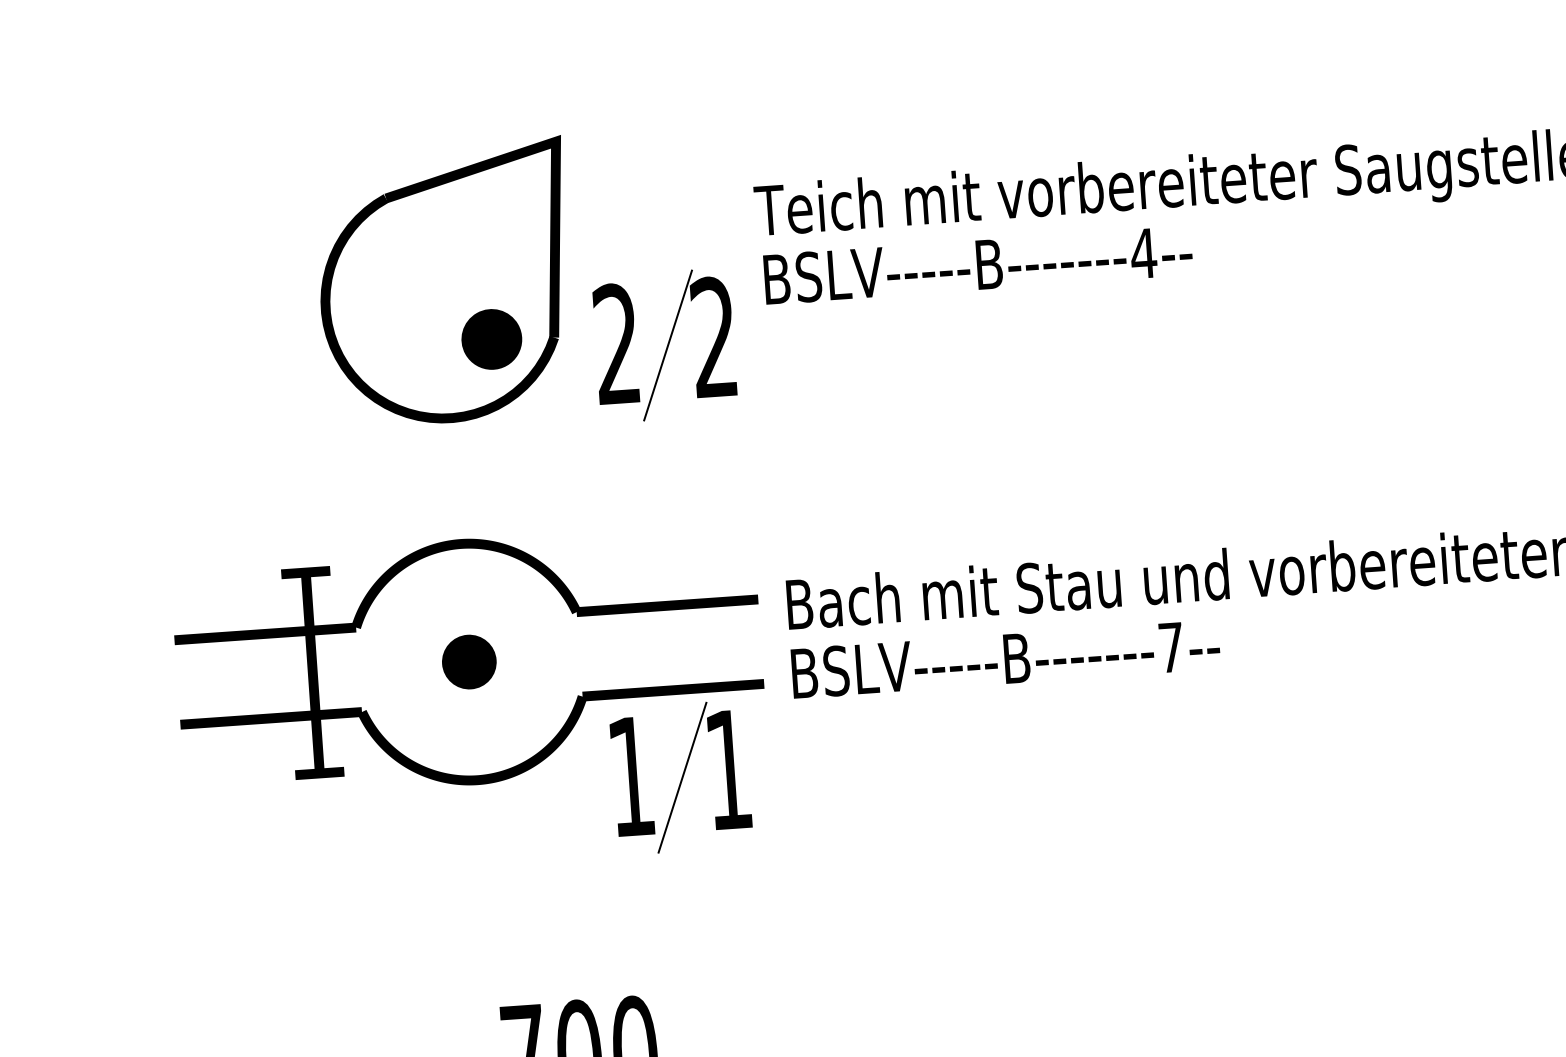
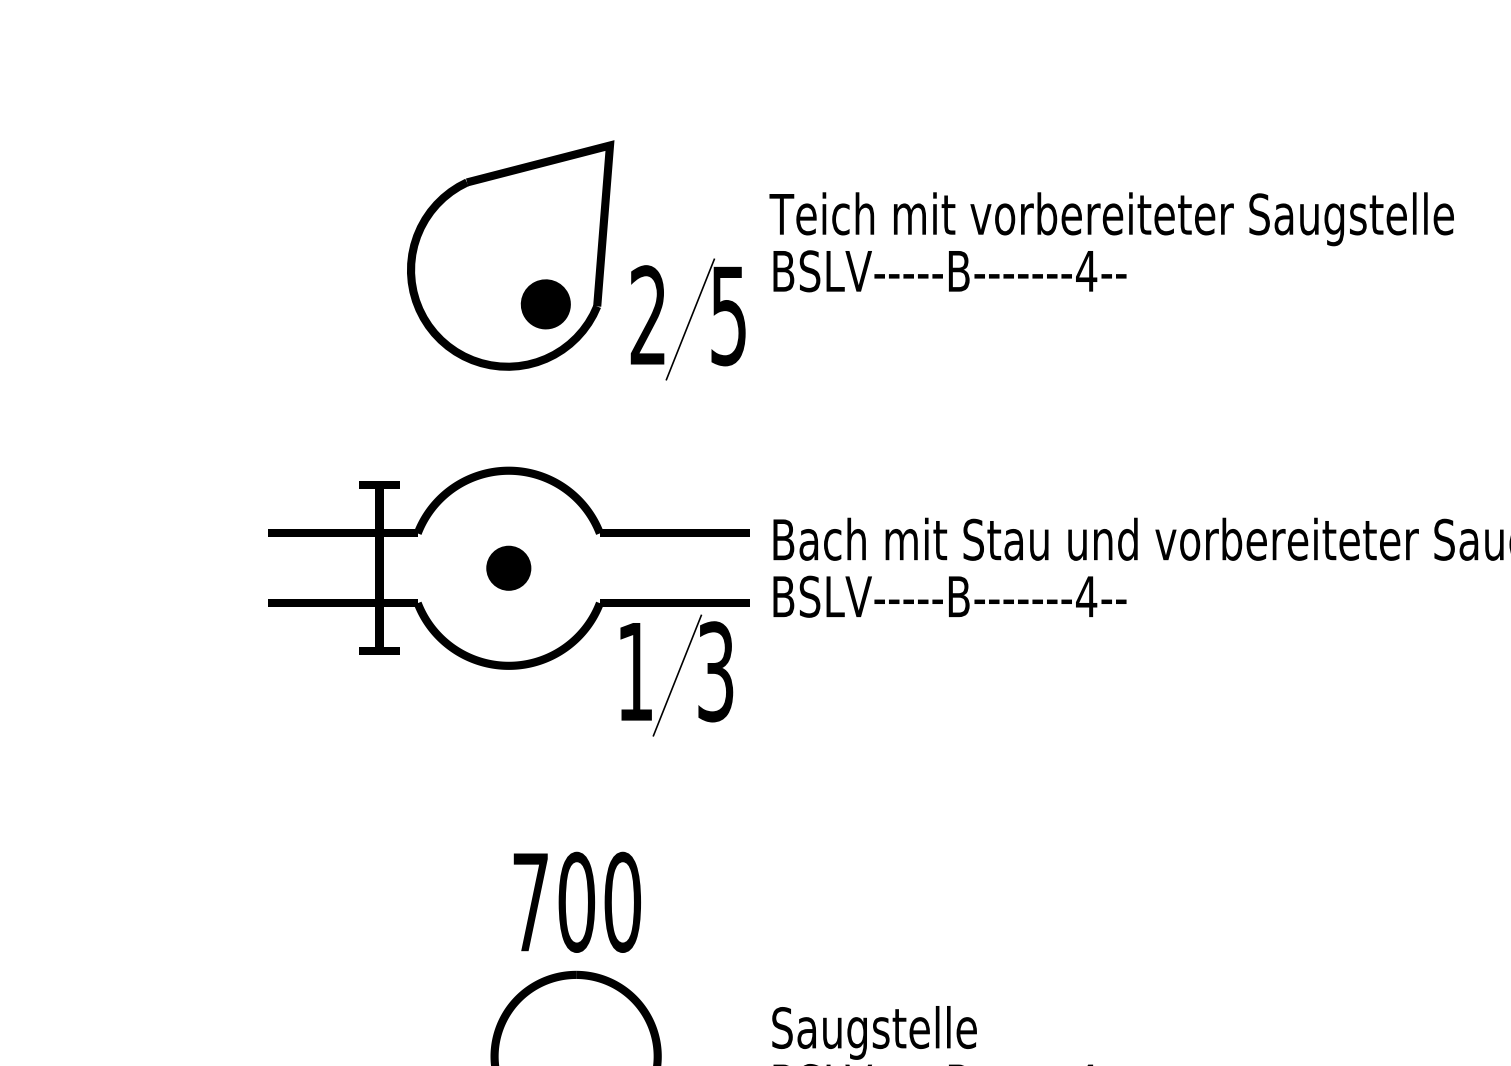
text: (713, 337) -> (728, 315), 2 -> 5
text: (1171, 647) -> (1086, 596), BSLV-----B-------7-- -> BSLV-----B-------4--
text: (728, 769) -> (715, 671), 1 -> 3

